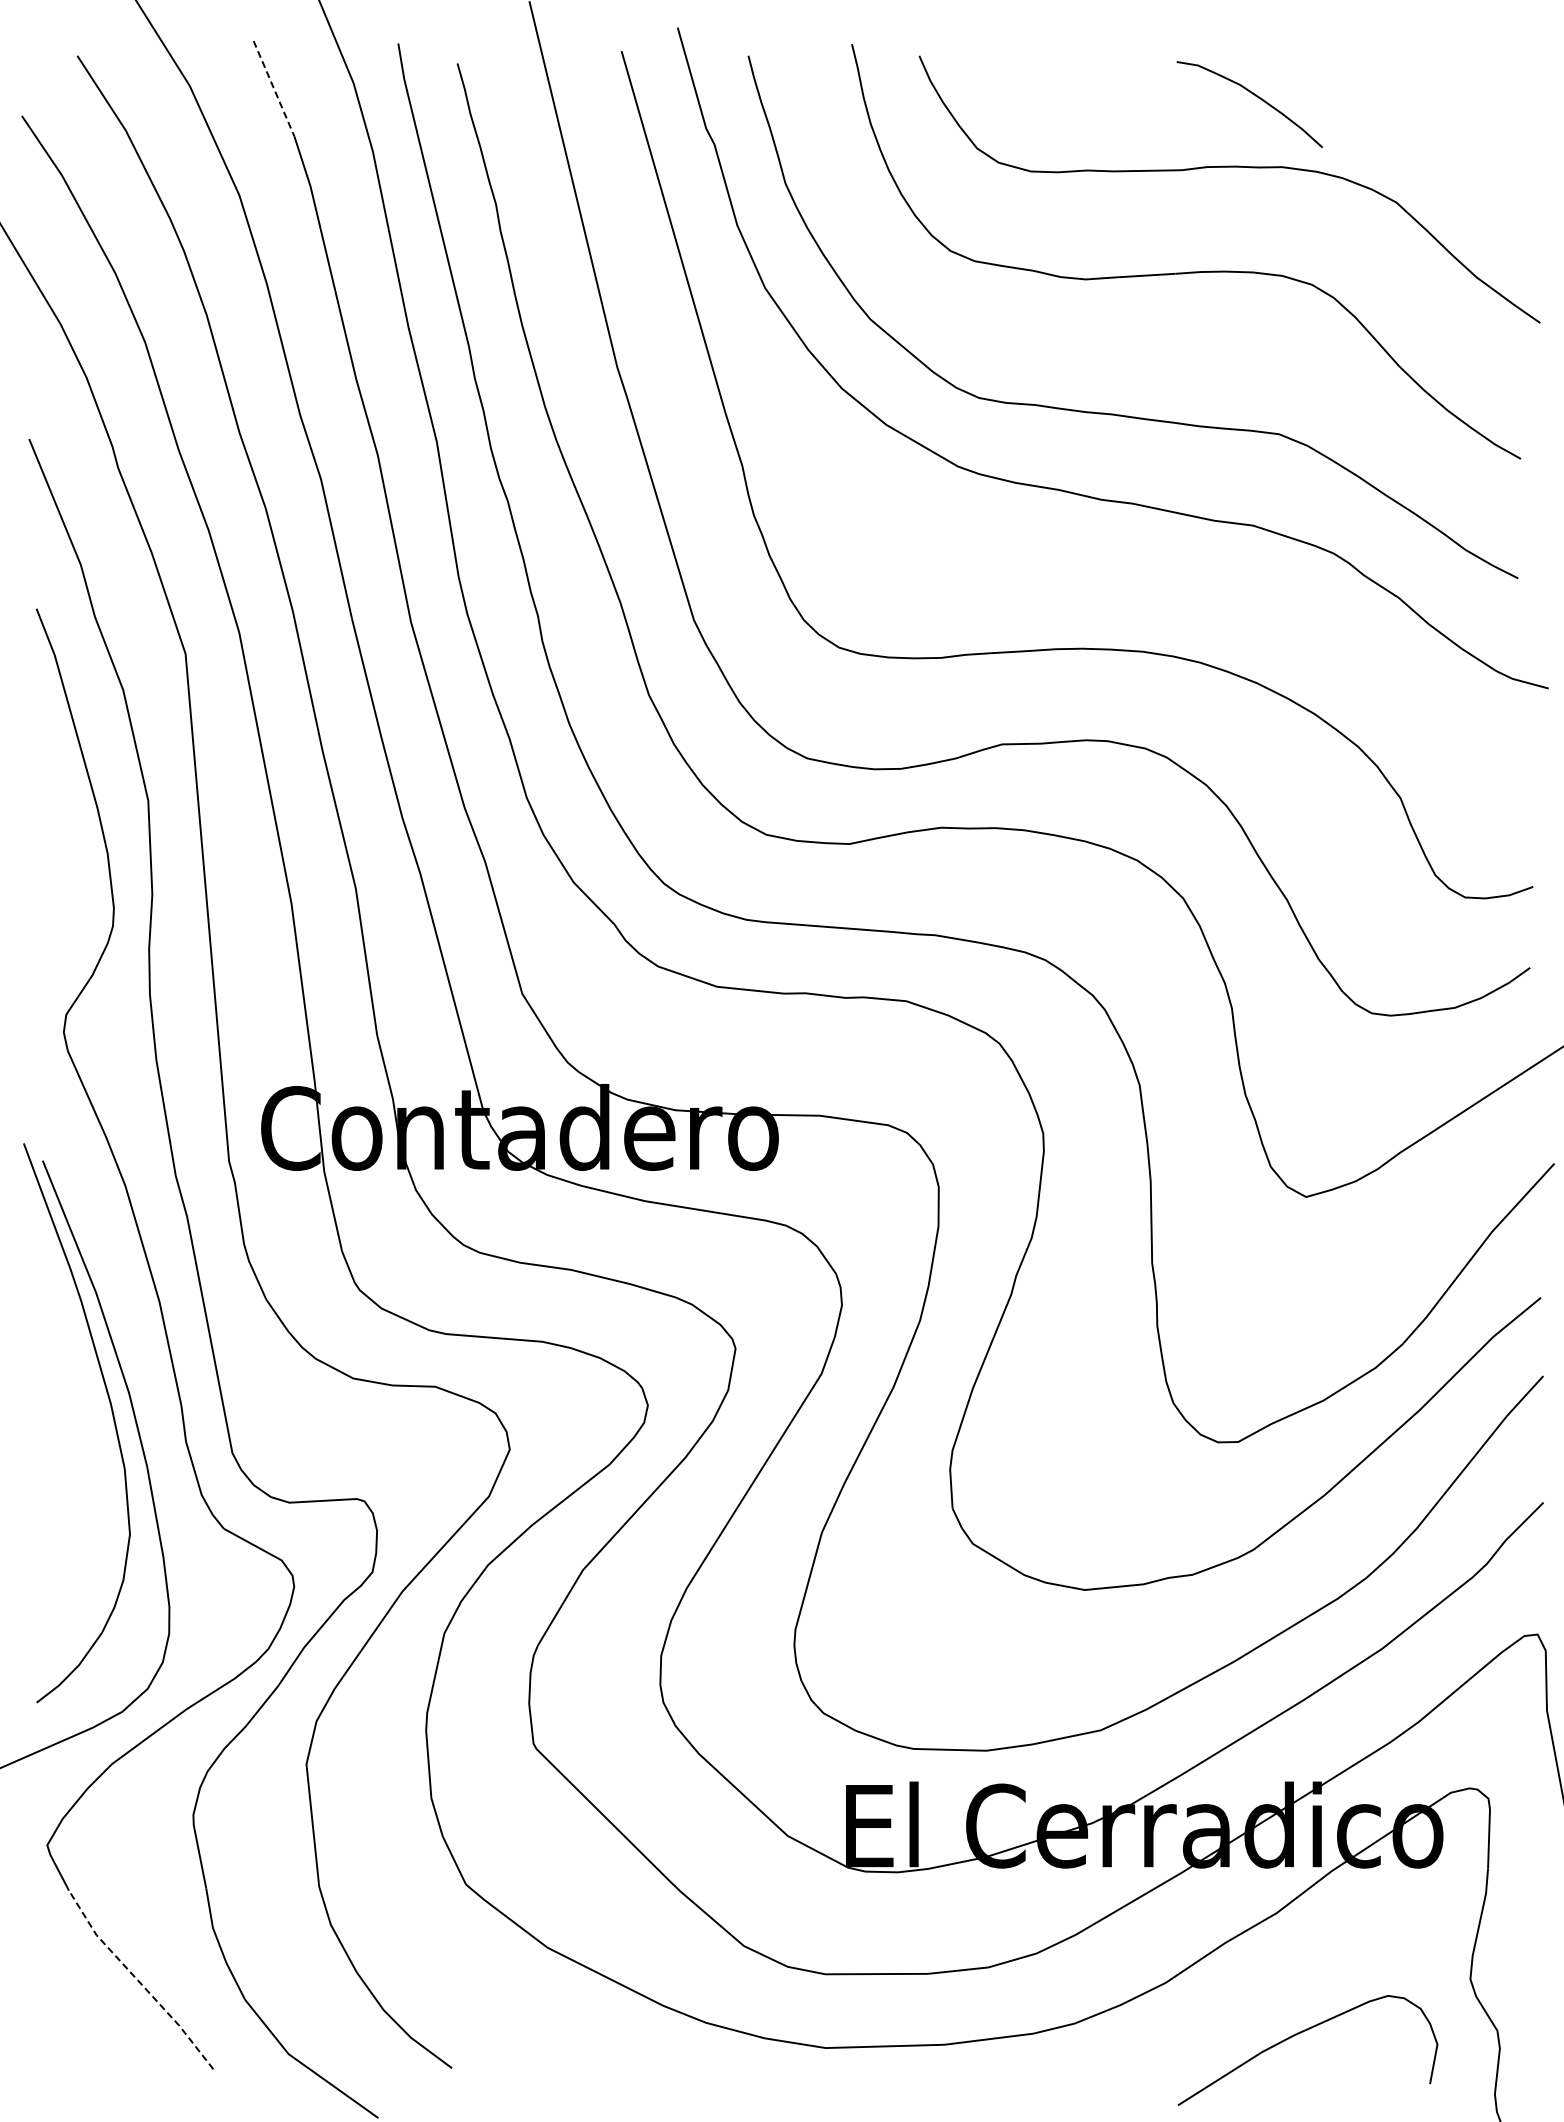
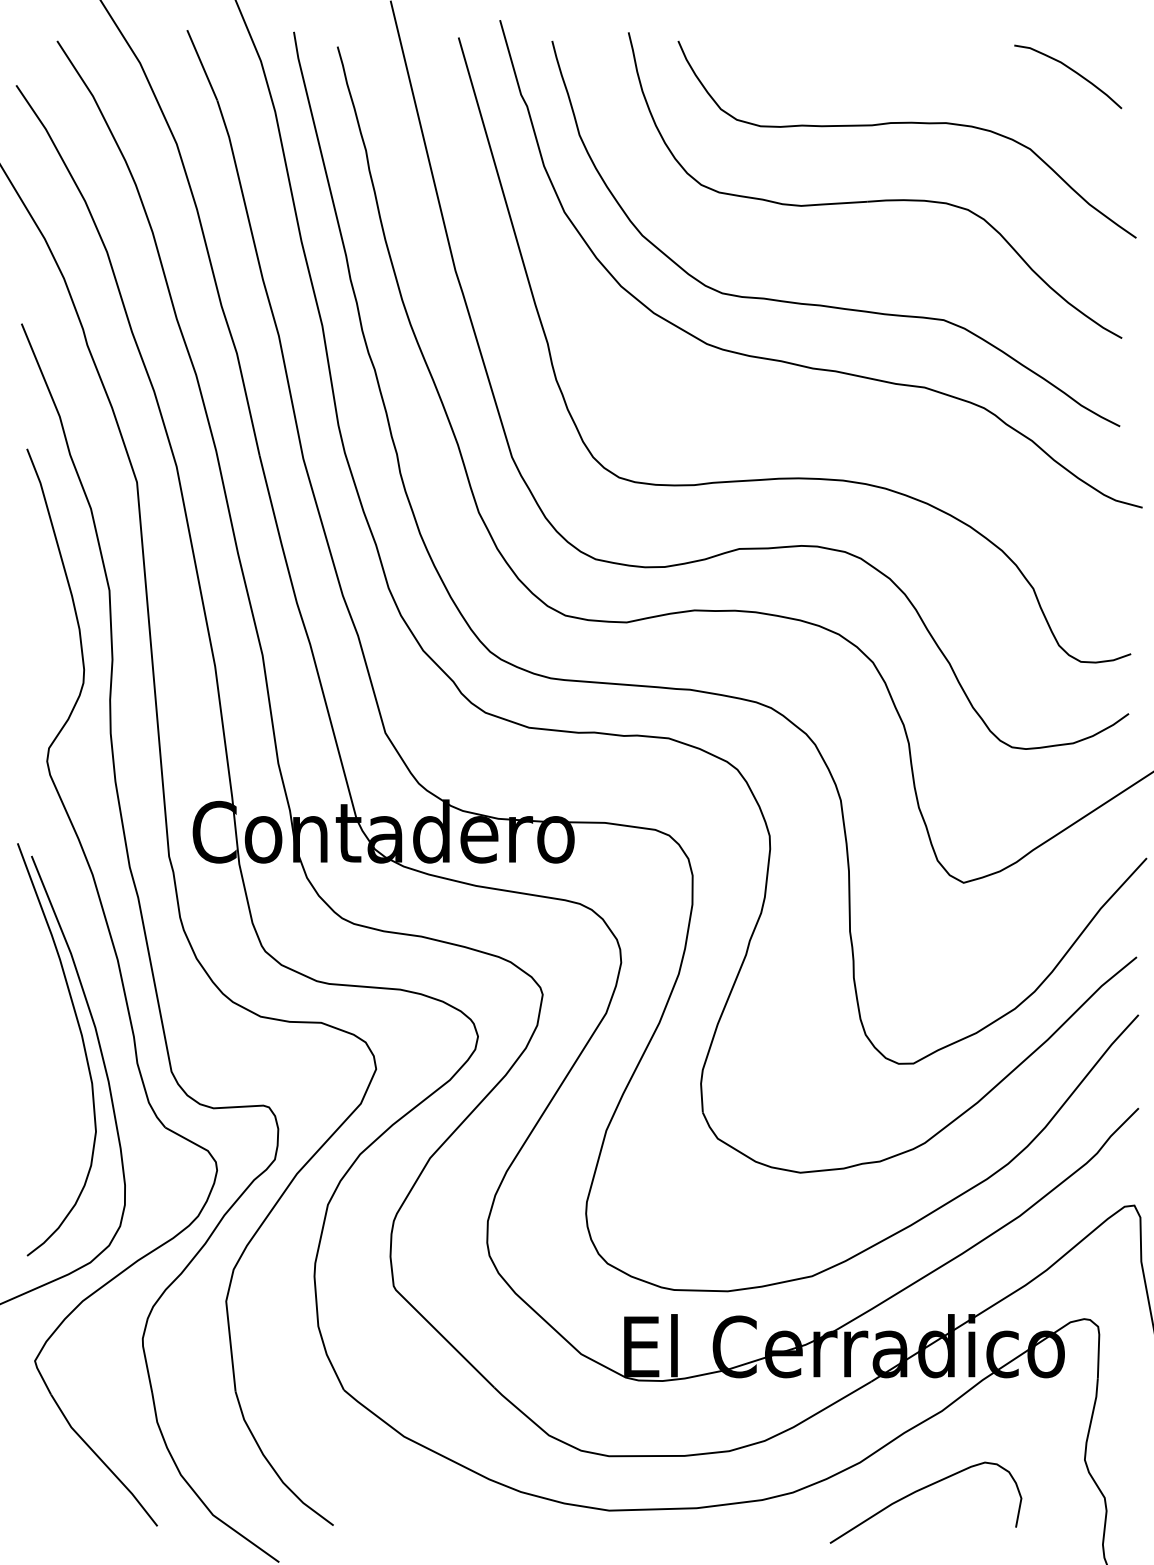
line: (274, 88) -> (202, 65), dashed -> solid
curve: (1255, 96) -> (1072, 70), moved
line: (138, 1981) -> (102, 1461), dashed -> solid
curve: (1301, 2033) -> (921, 1490), moved

